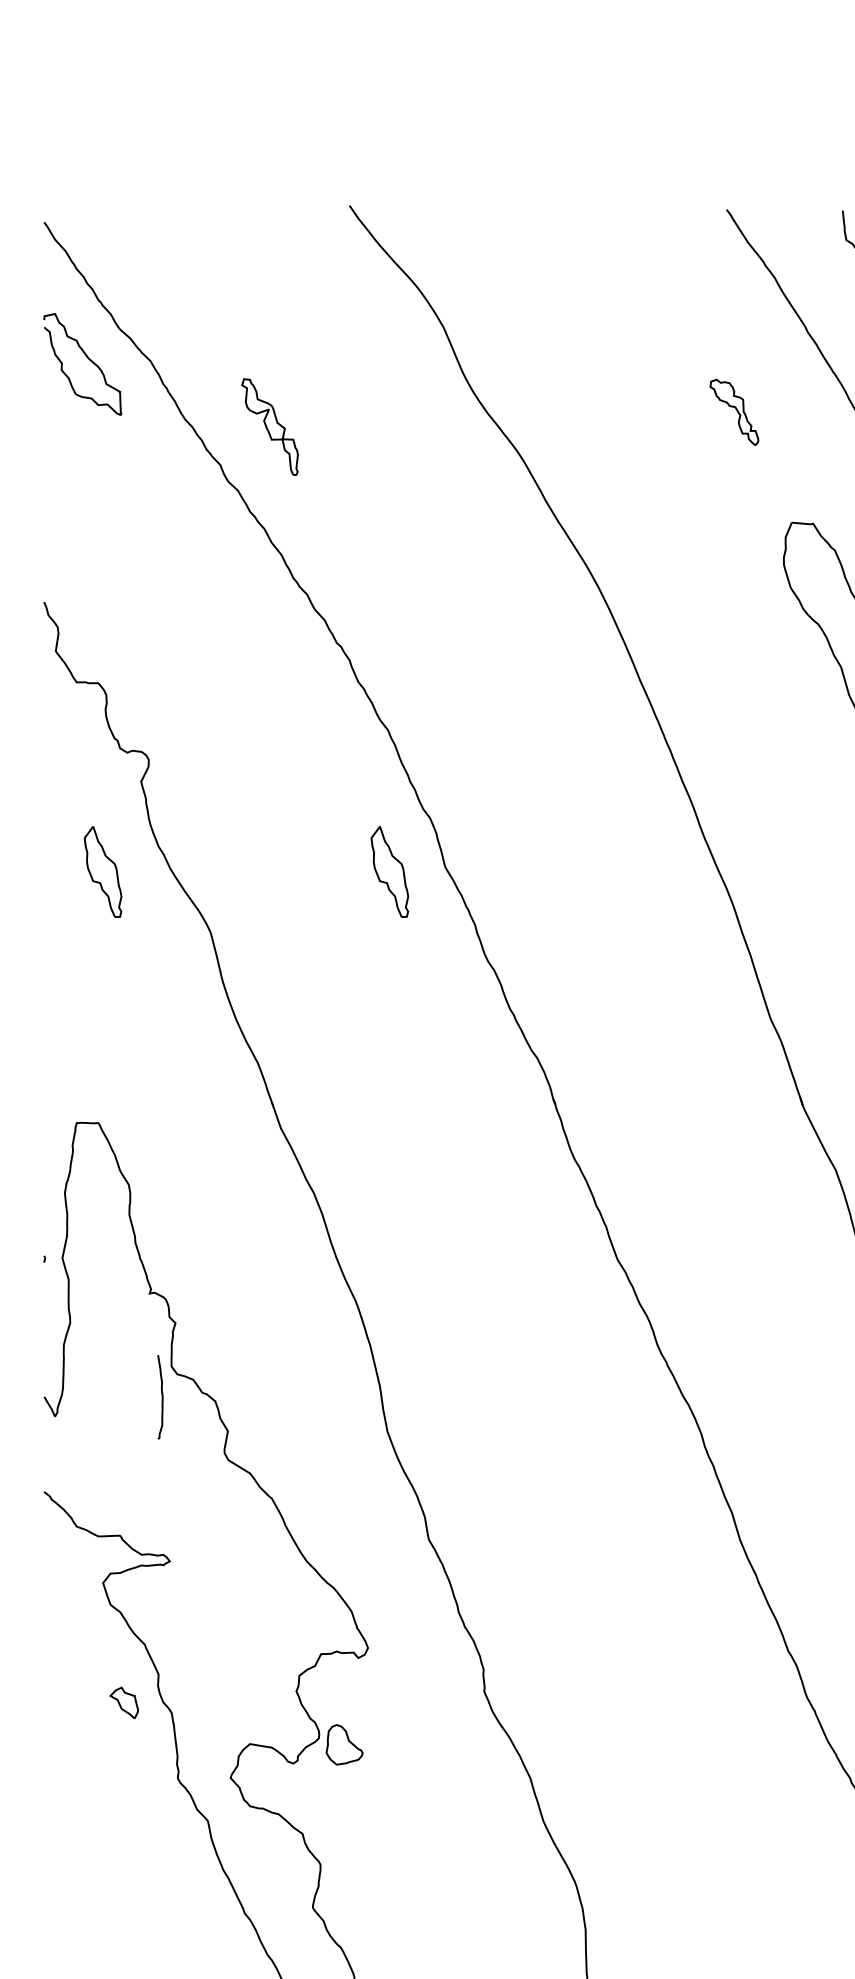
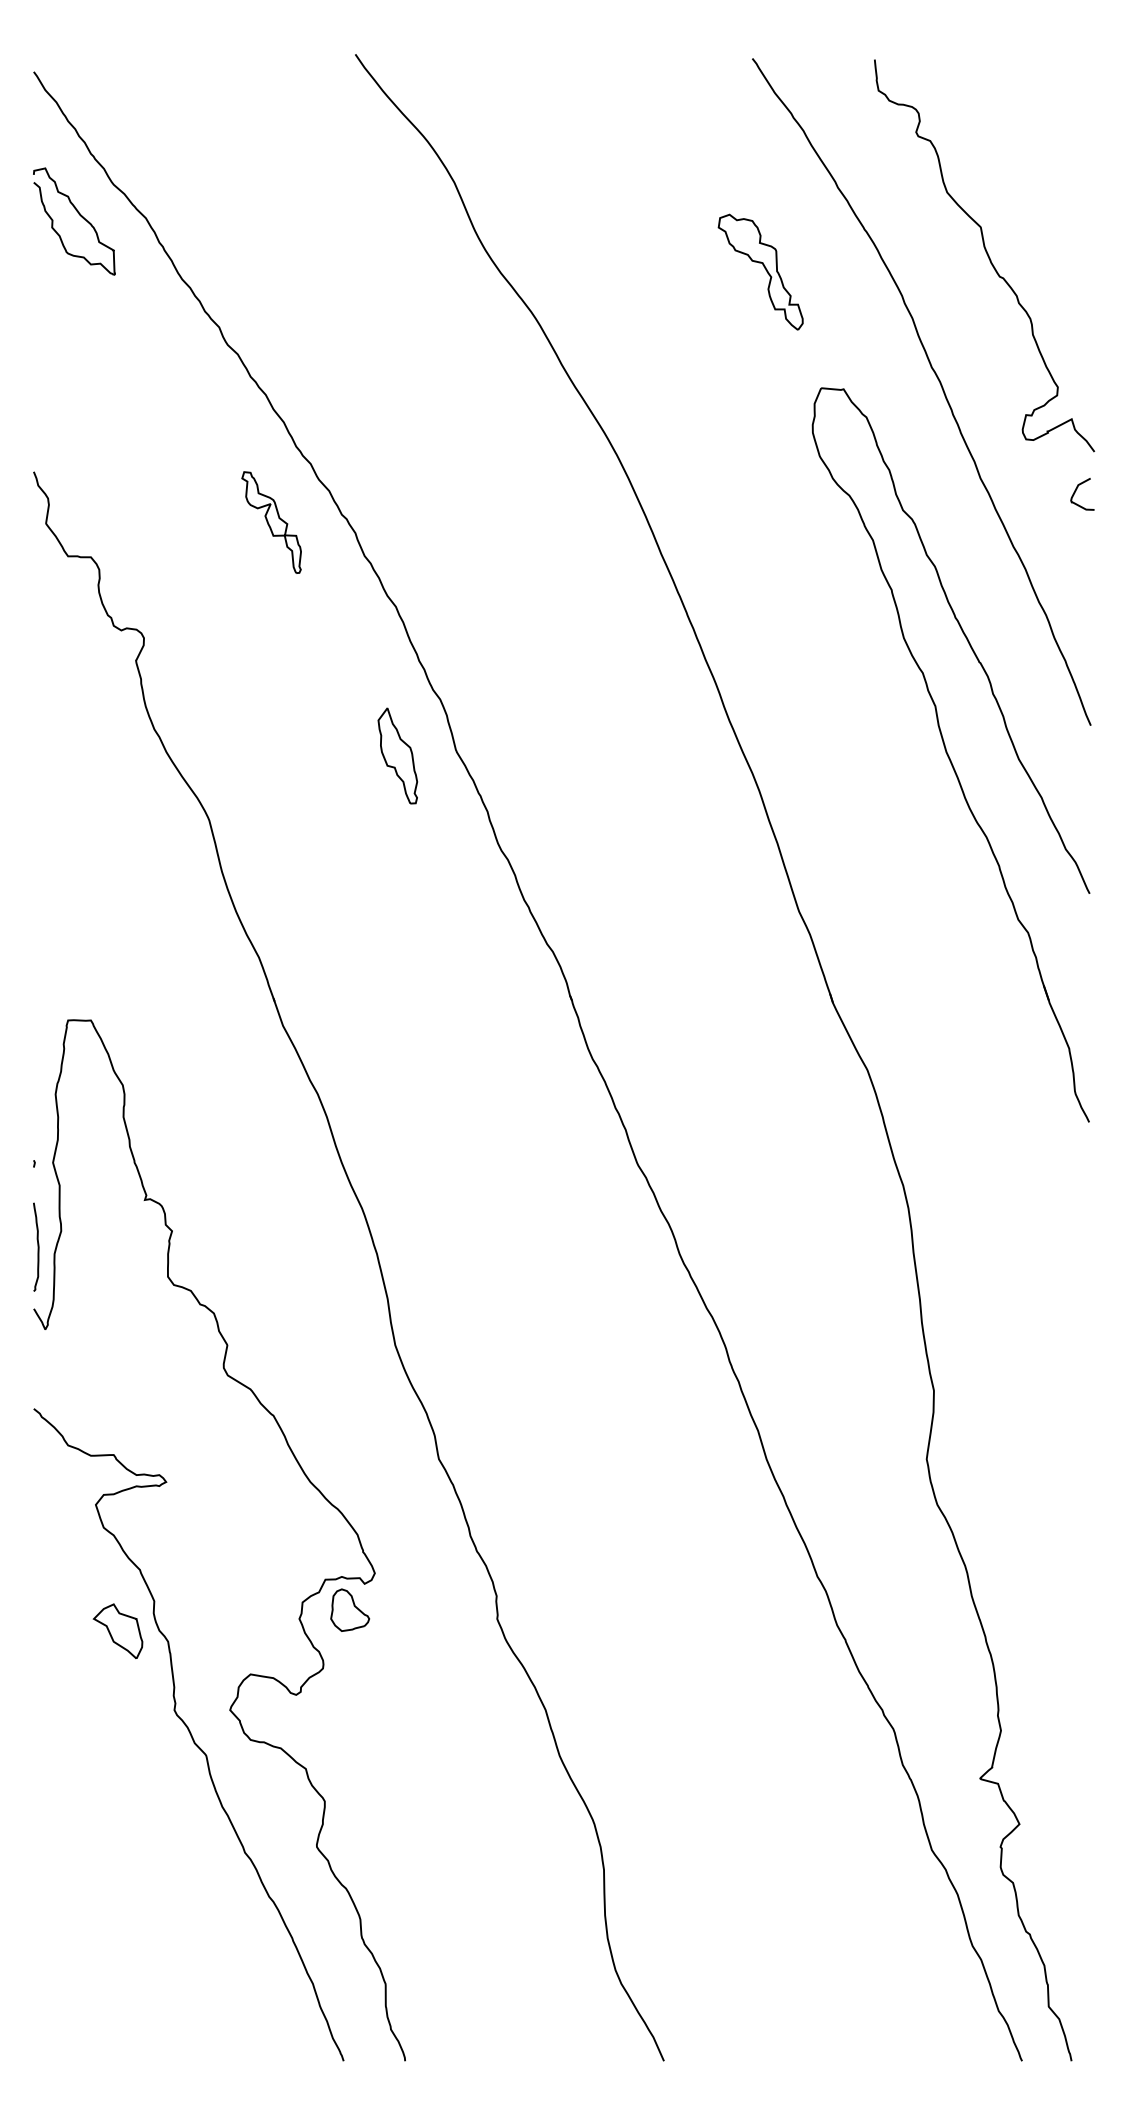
part: (734, 411) -> (760, 271), size x1.67
part: (269, 427) -> (271, 522), moved
part: (102, 871) -> (95, 755), removed
curve: (161, 1396) -> (37, 1246), moved
part: (123, 1702) -> (117, 1630), size x1.67
part: (344, 1744) -> (350, 1609), moved

